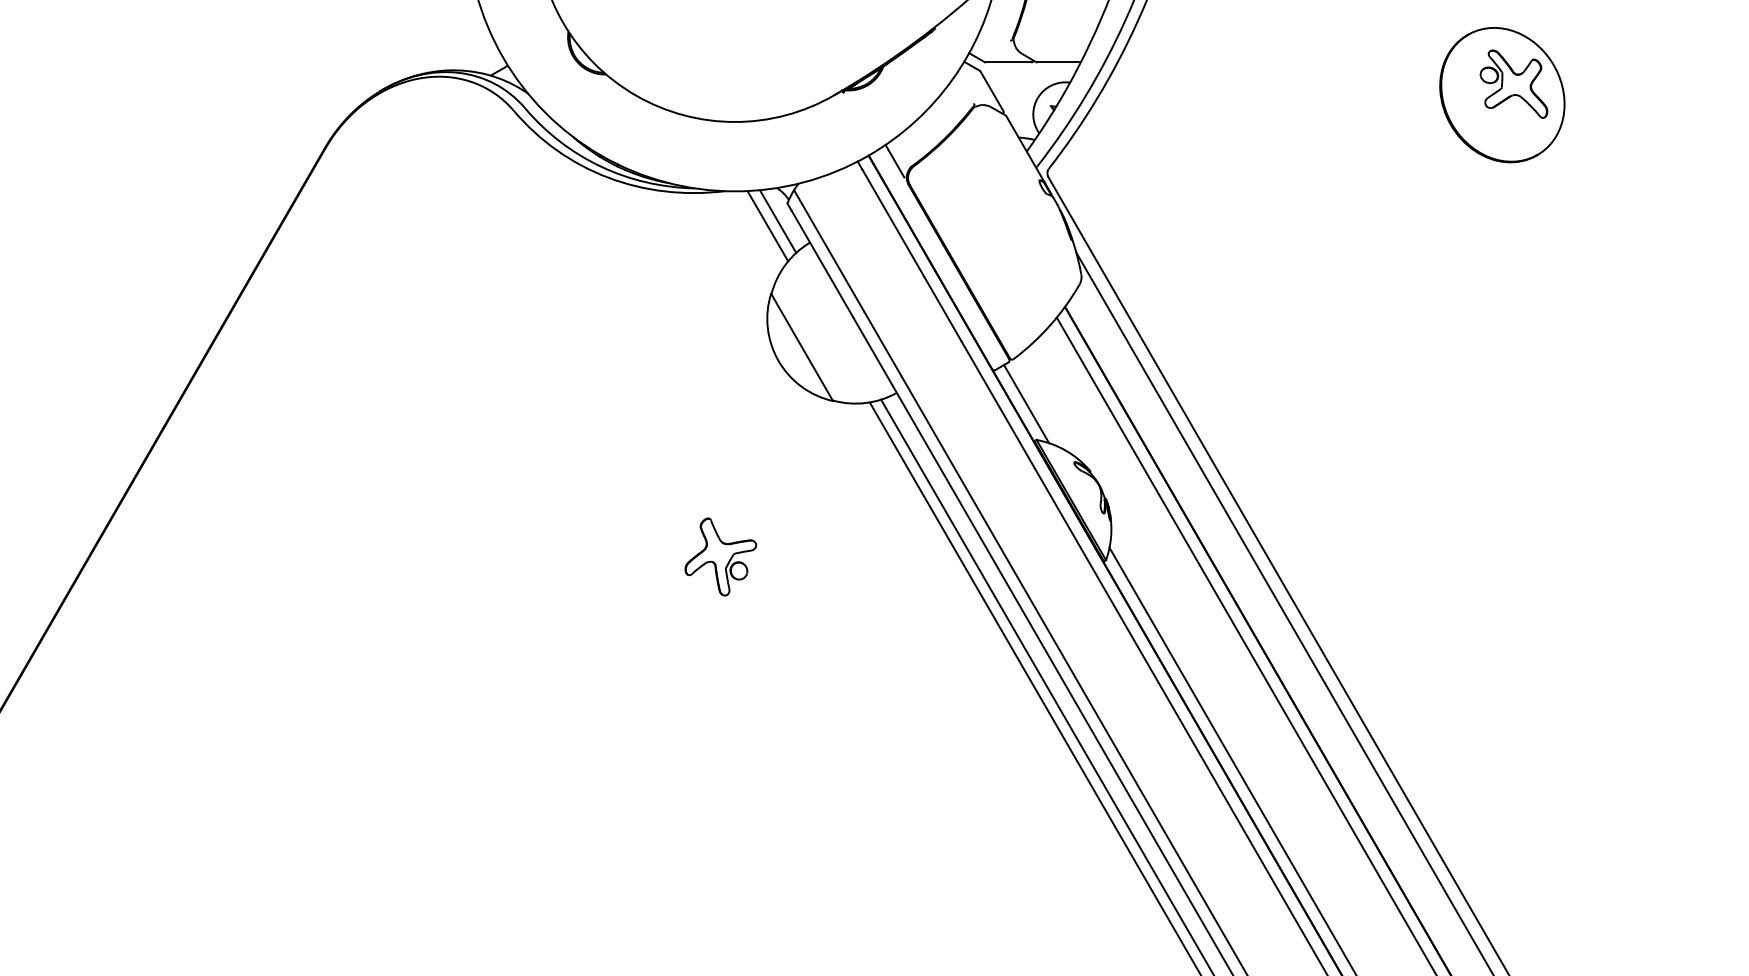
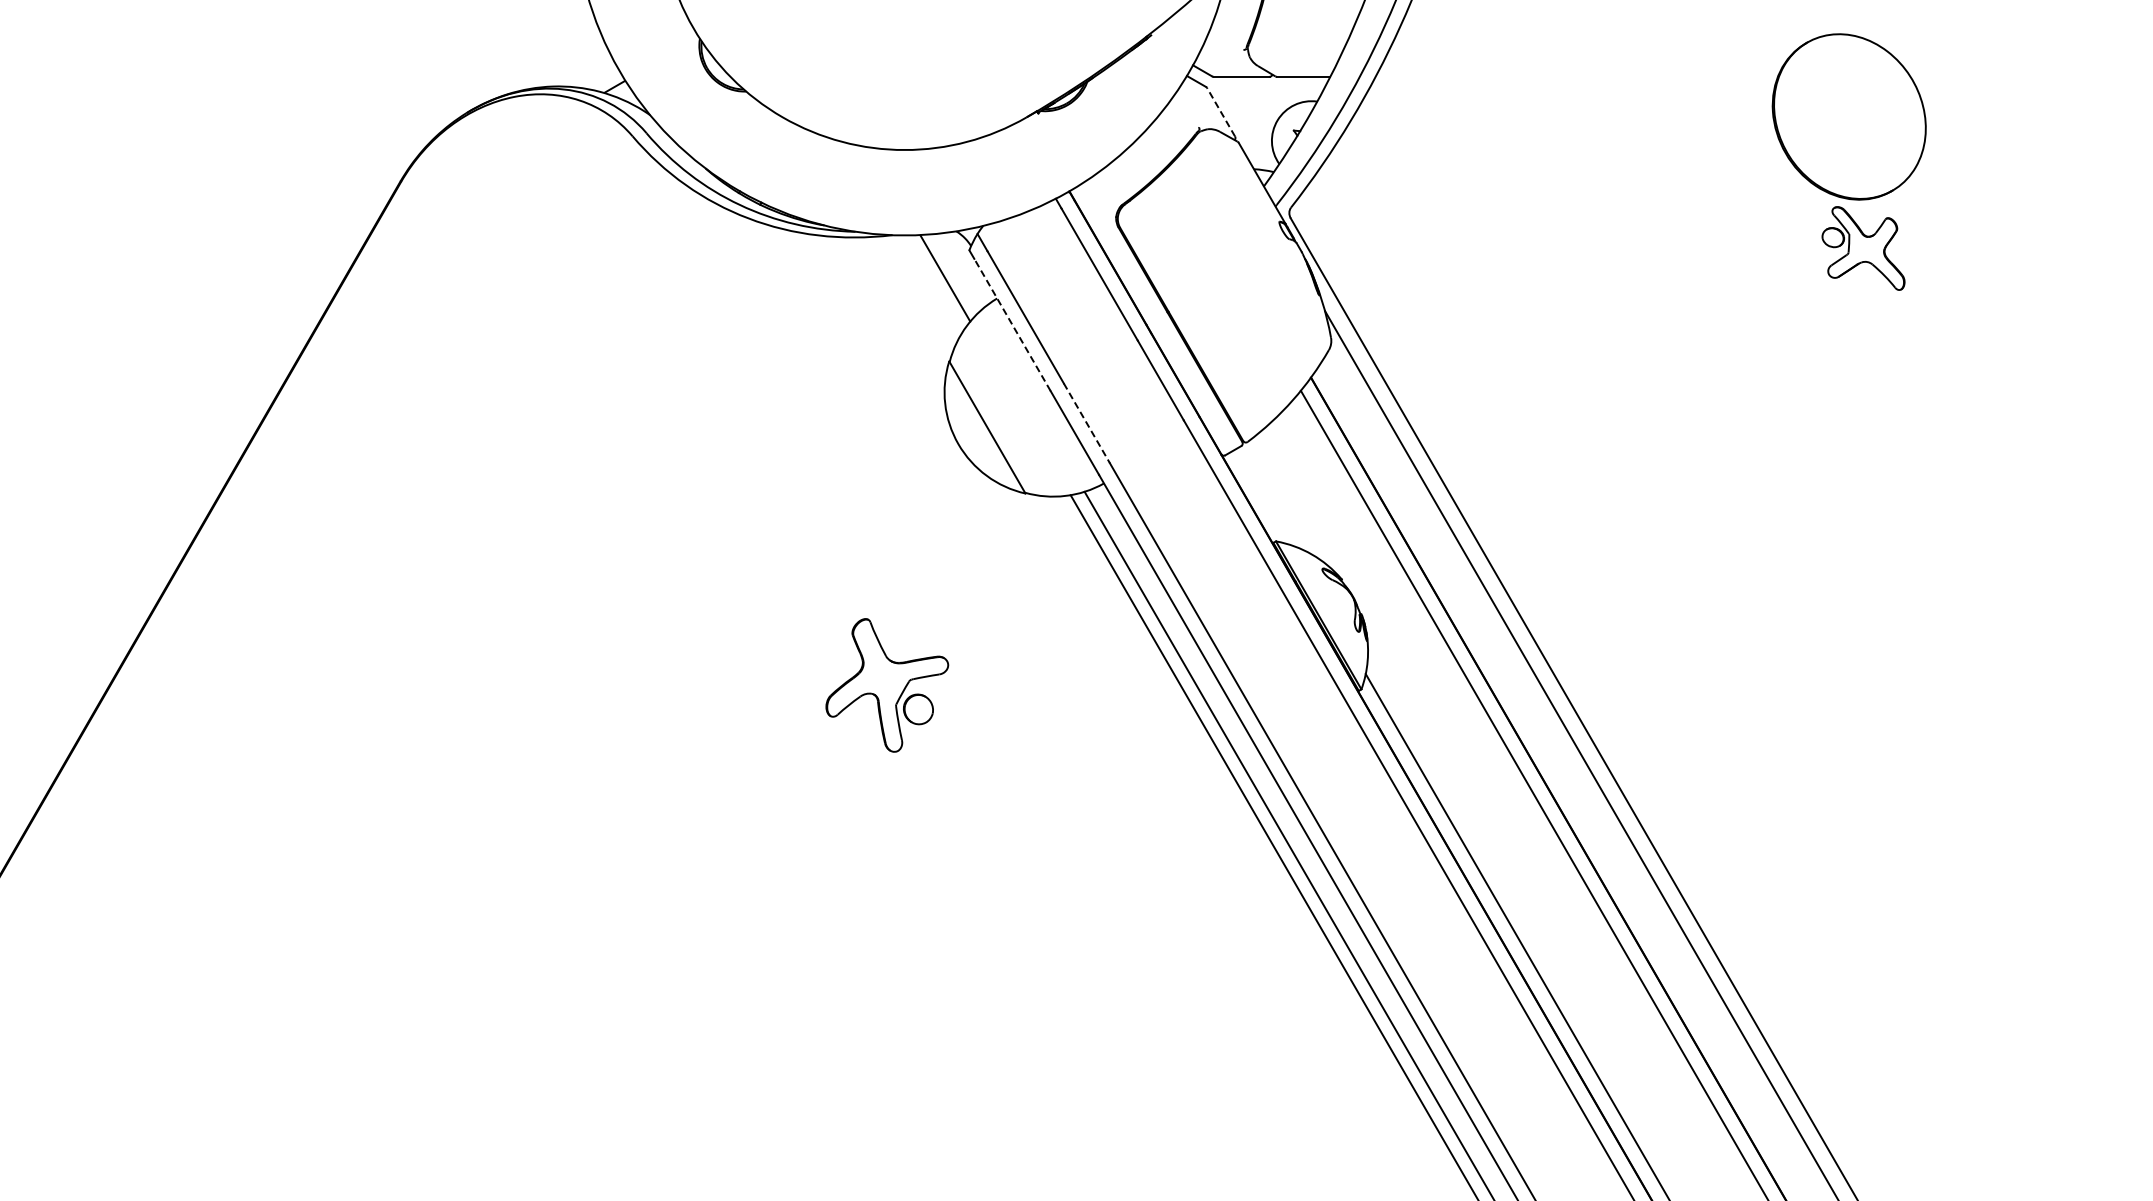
part: (1513, 84) -> (1863, 248), moved
line: (992, 91) -> (1221, 112), solid -> dashed
line: (894, 161) -> (1101, 198), removed
line: (777, 221) -> (957, 272), removed
line: (822, 263) -> (1012, 324), solid -> dashed
line: (883, 344) -> (1087, 423), solid -> dashed
line: (1026, 404) -> (1263, 497), removed
part: (720, 557) -> (887, 685), size x1.4

